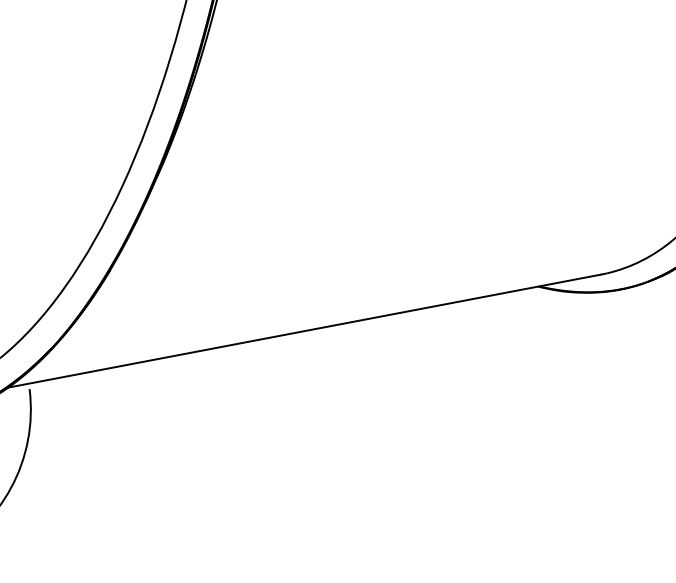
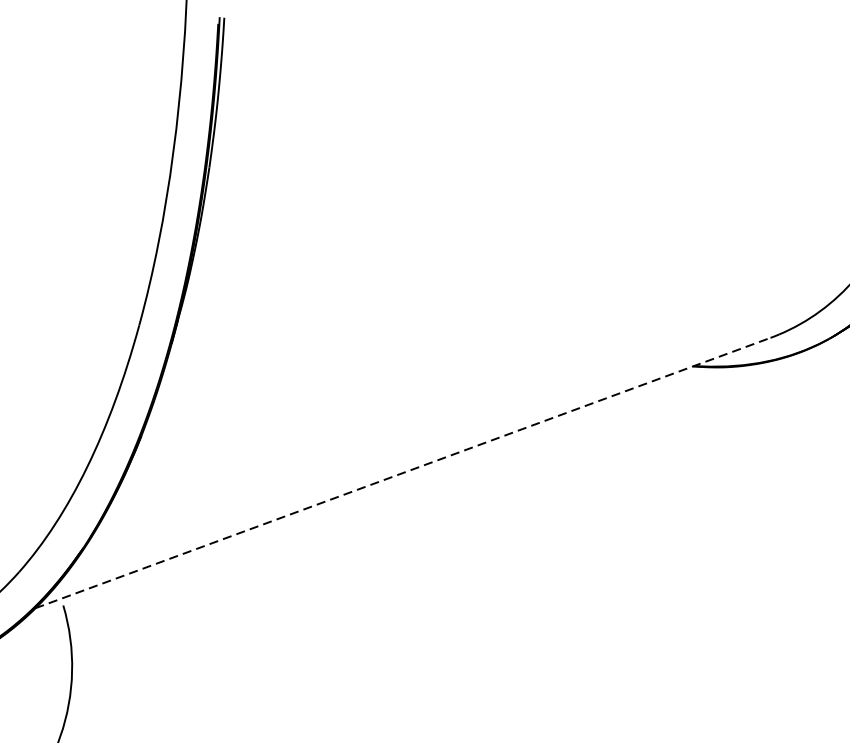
line: (304, 331) -> (403, 473), solid -> dashed

